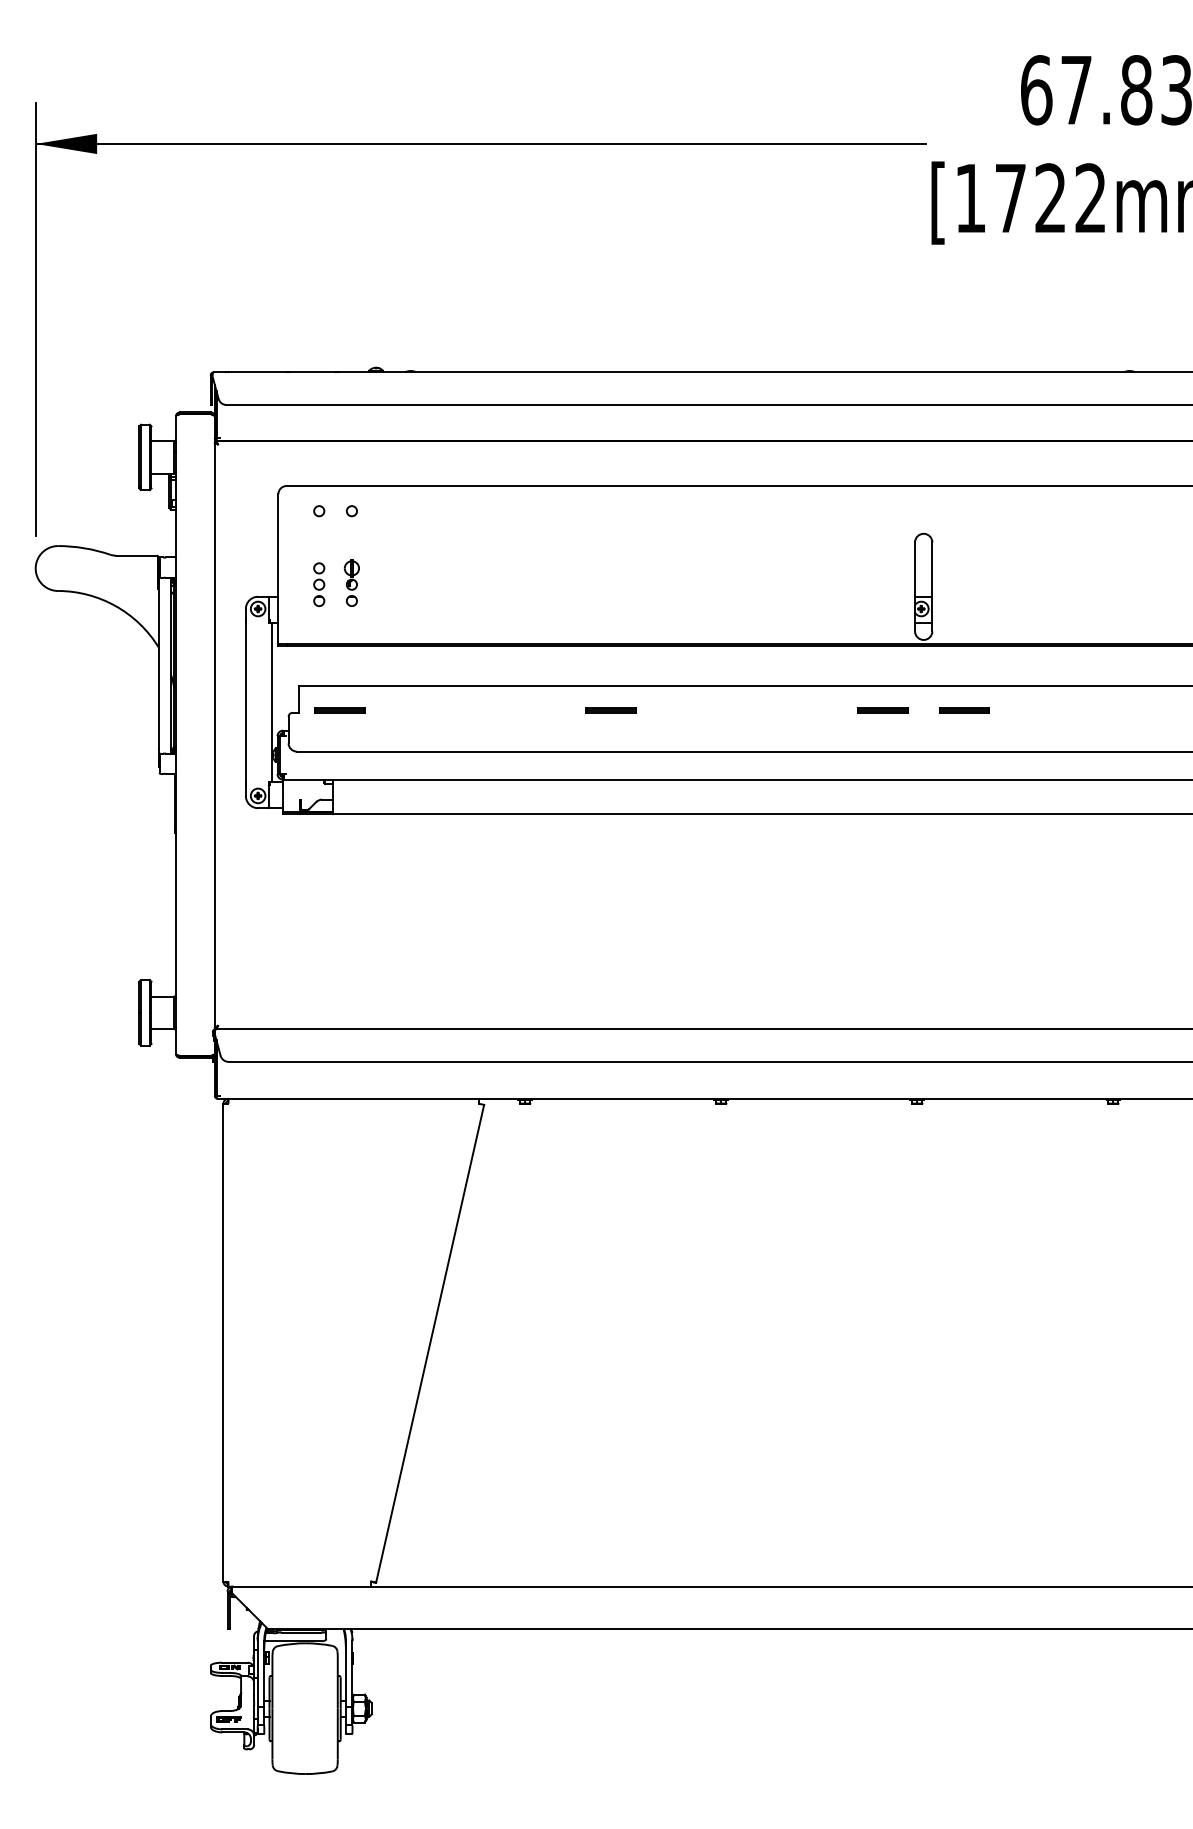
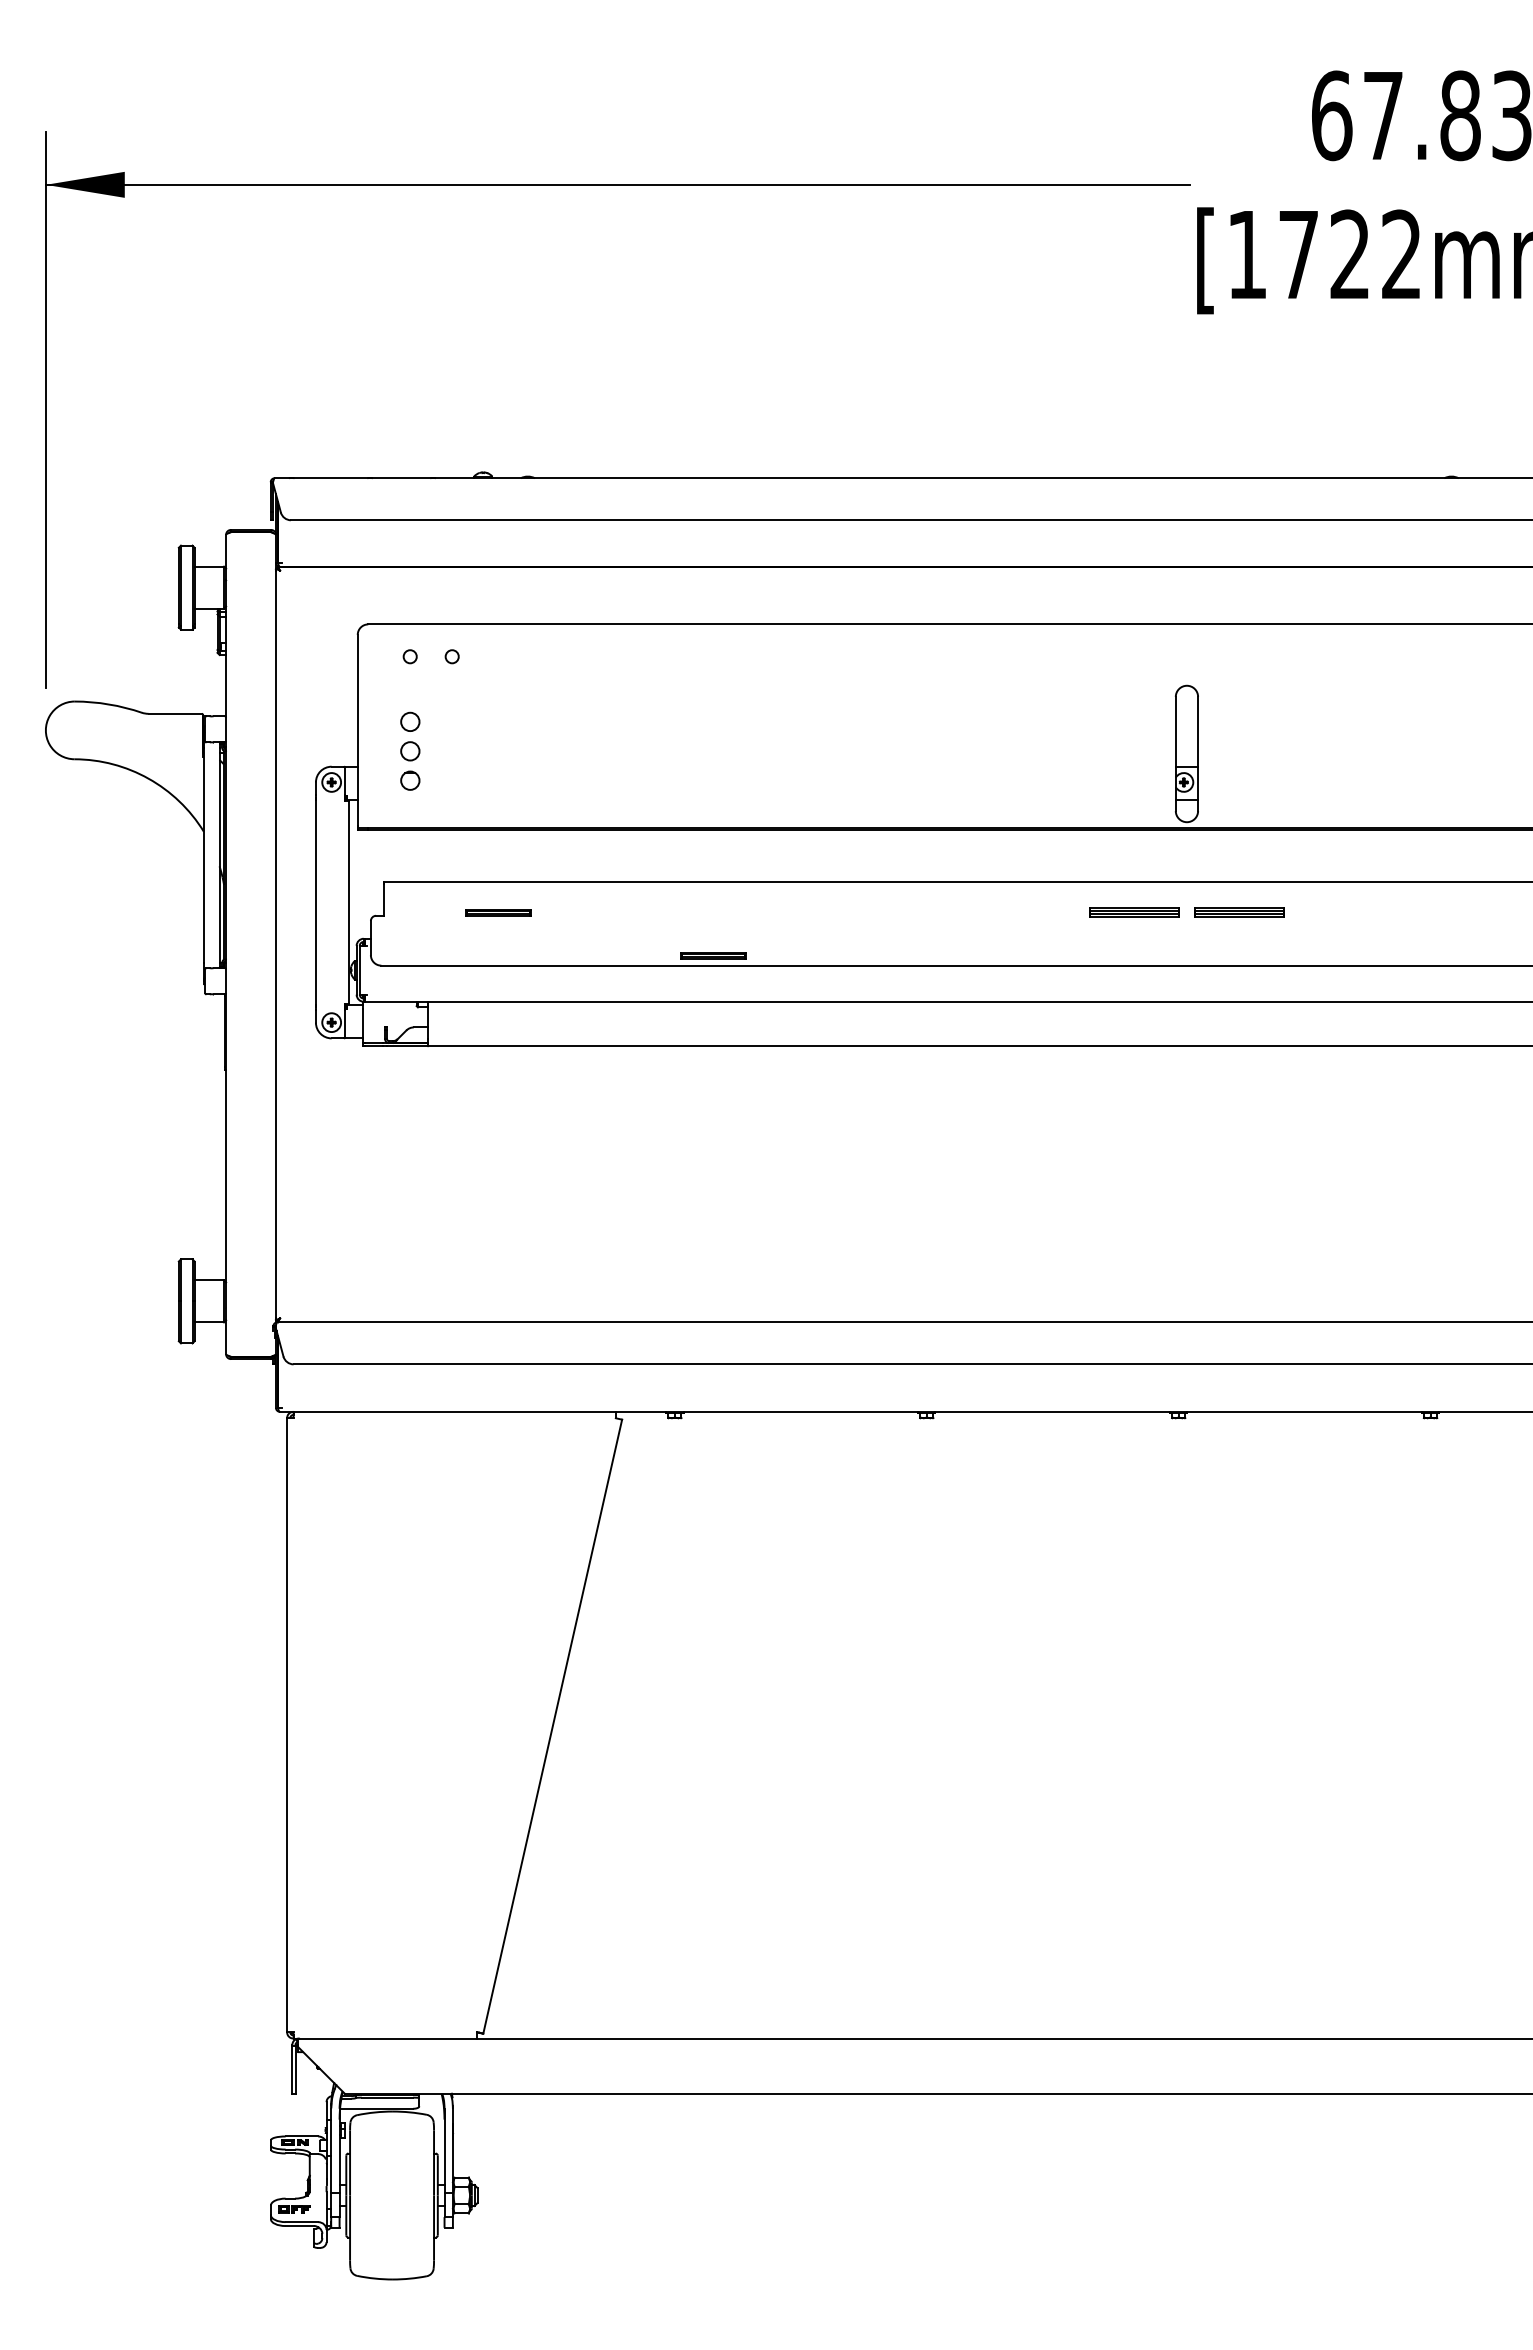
part: (352, 583) -> (452, 749), removed
part: (318, 584) -> (409, 750), size x1.4
part: (339, 710) -> (498, 912), moved
part: (611, 710) -> (713, 955), moved
part: (882, 710) -> (1134, 912), size x1.4
part: (963, 710) -> (1238, 912), size x1.4

